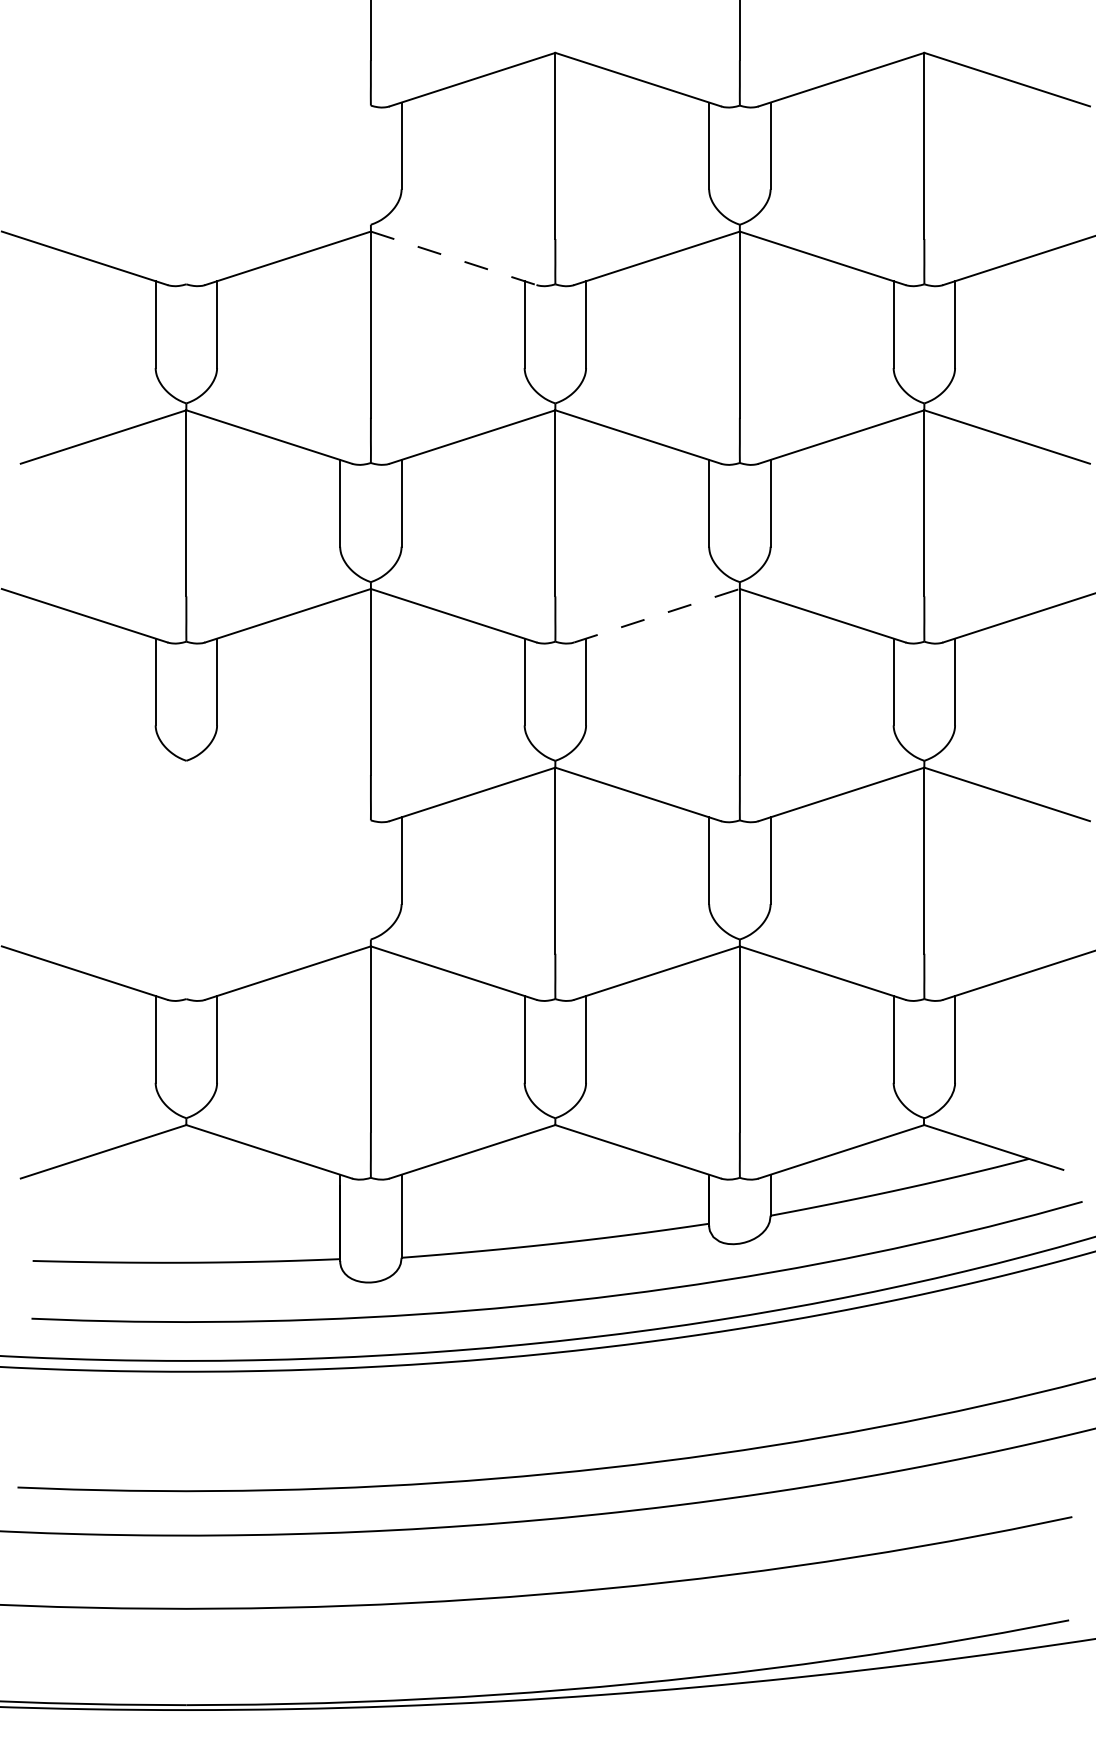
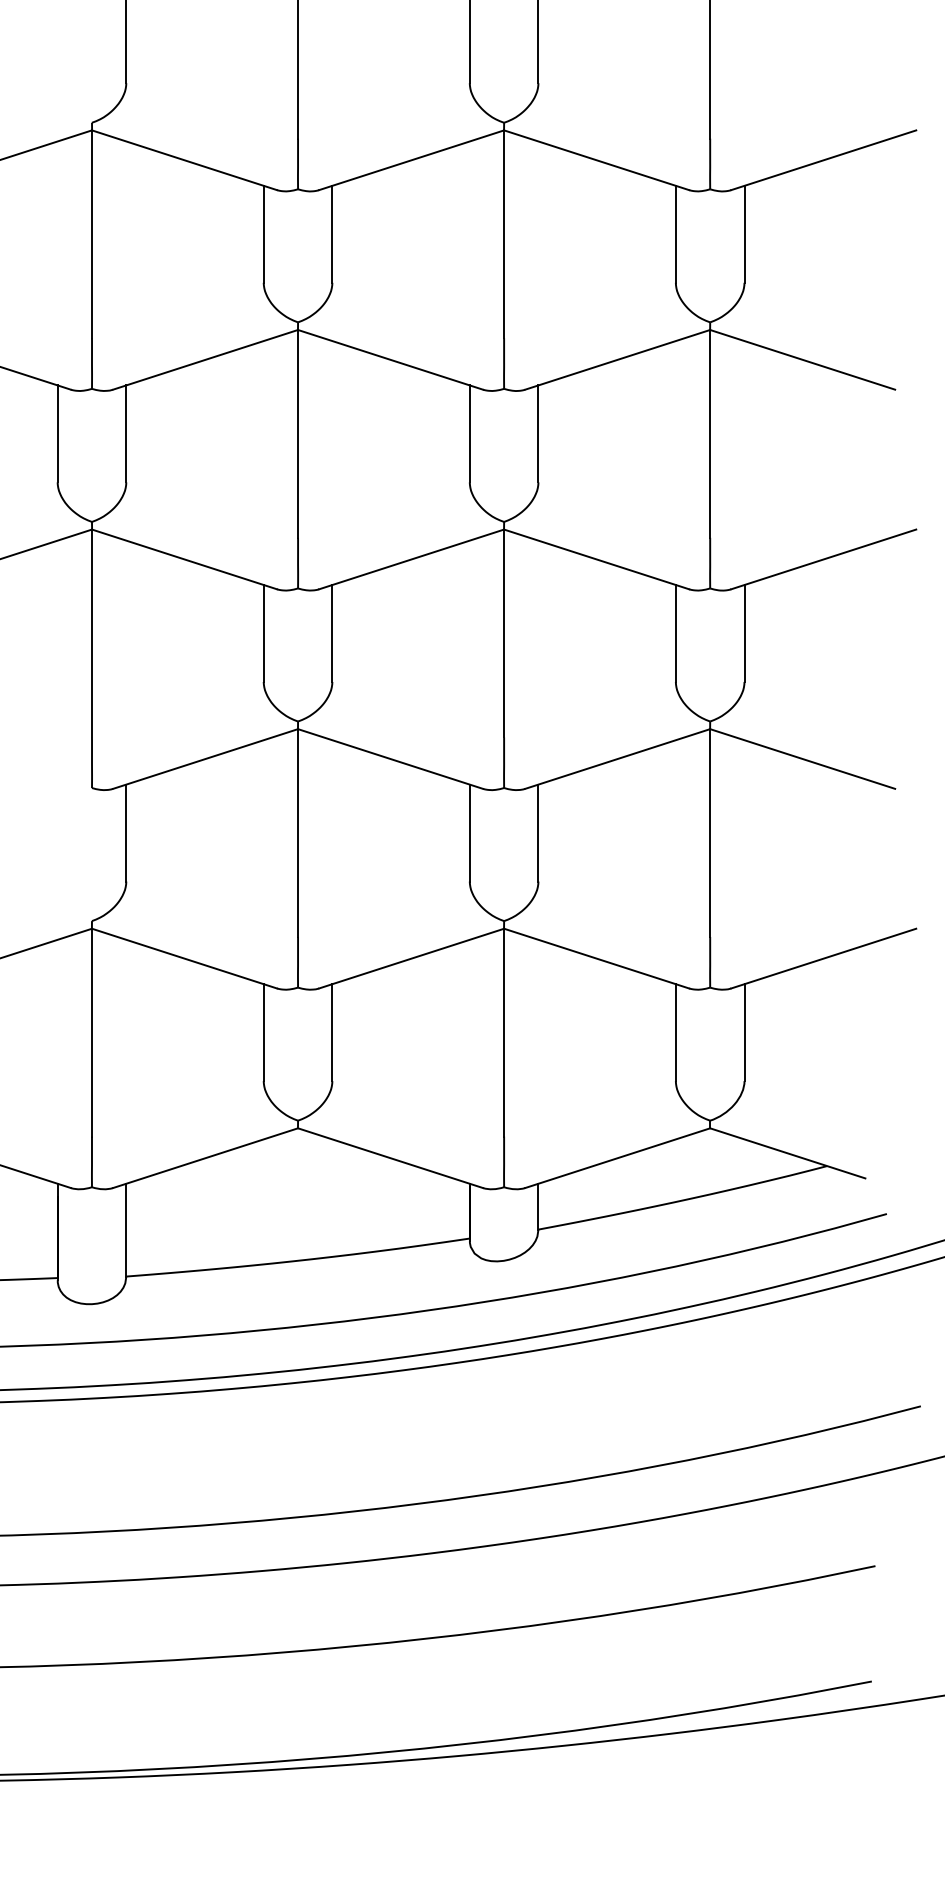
line: (453, 258) -> (184, 160), dashed -> solid
line: (657, 615) -> (412, 559), dashed -> solid

